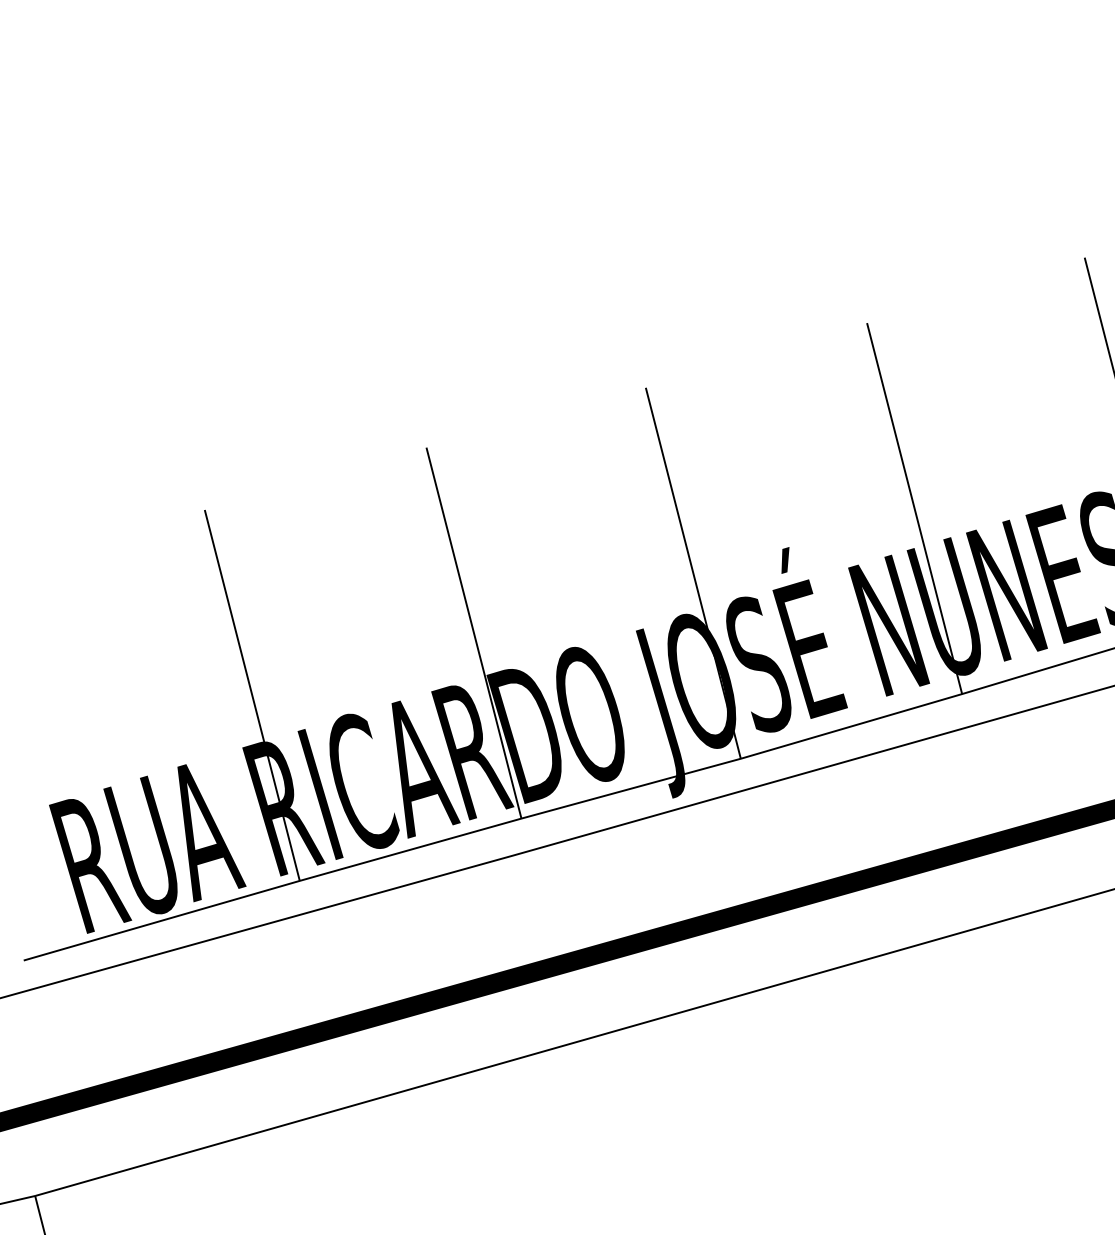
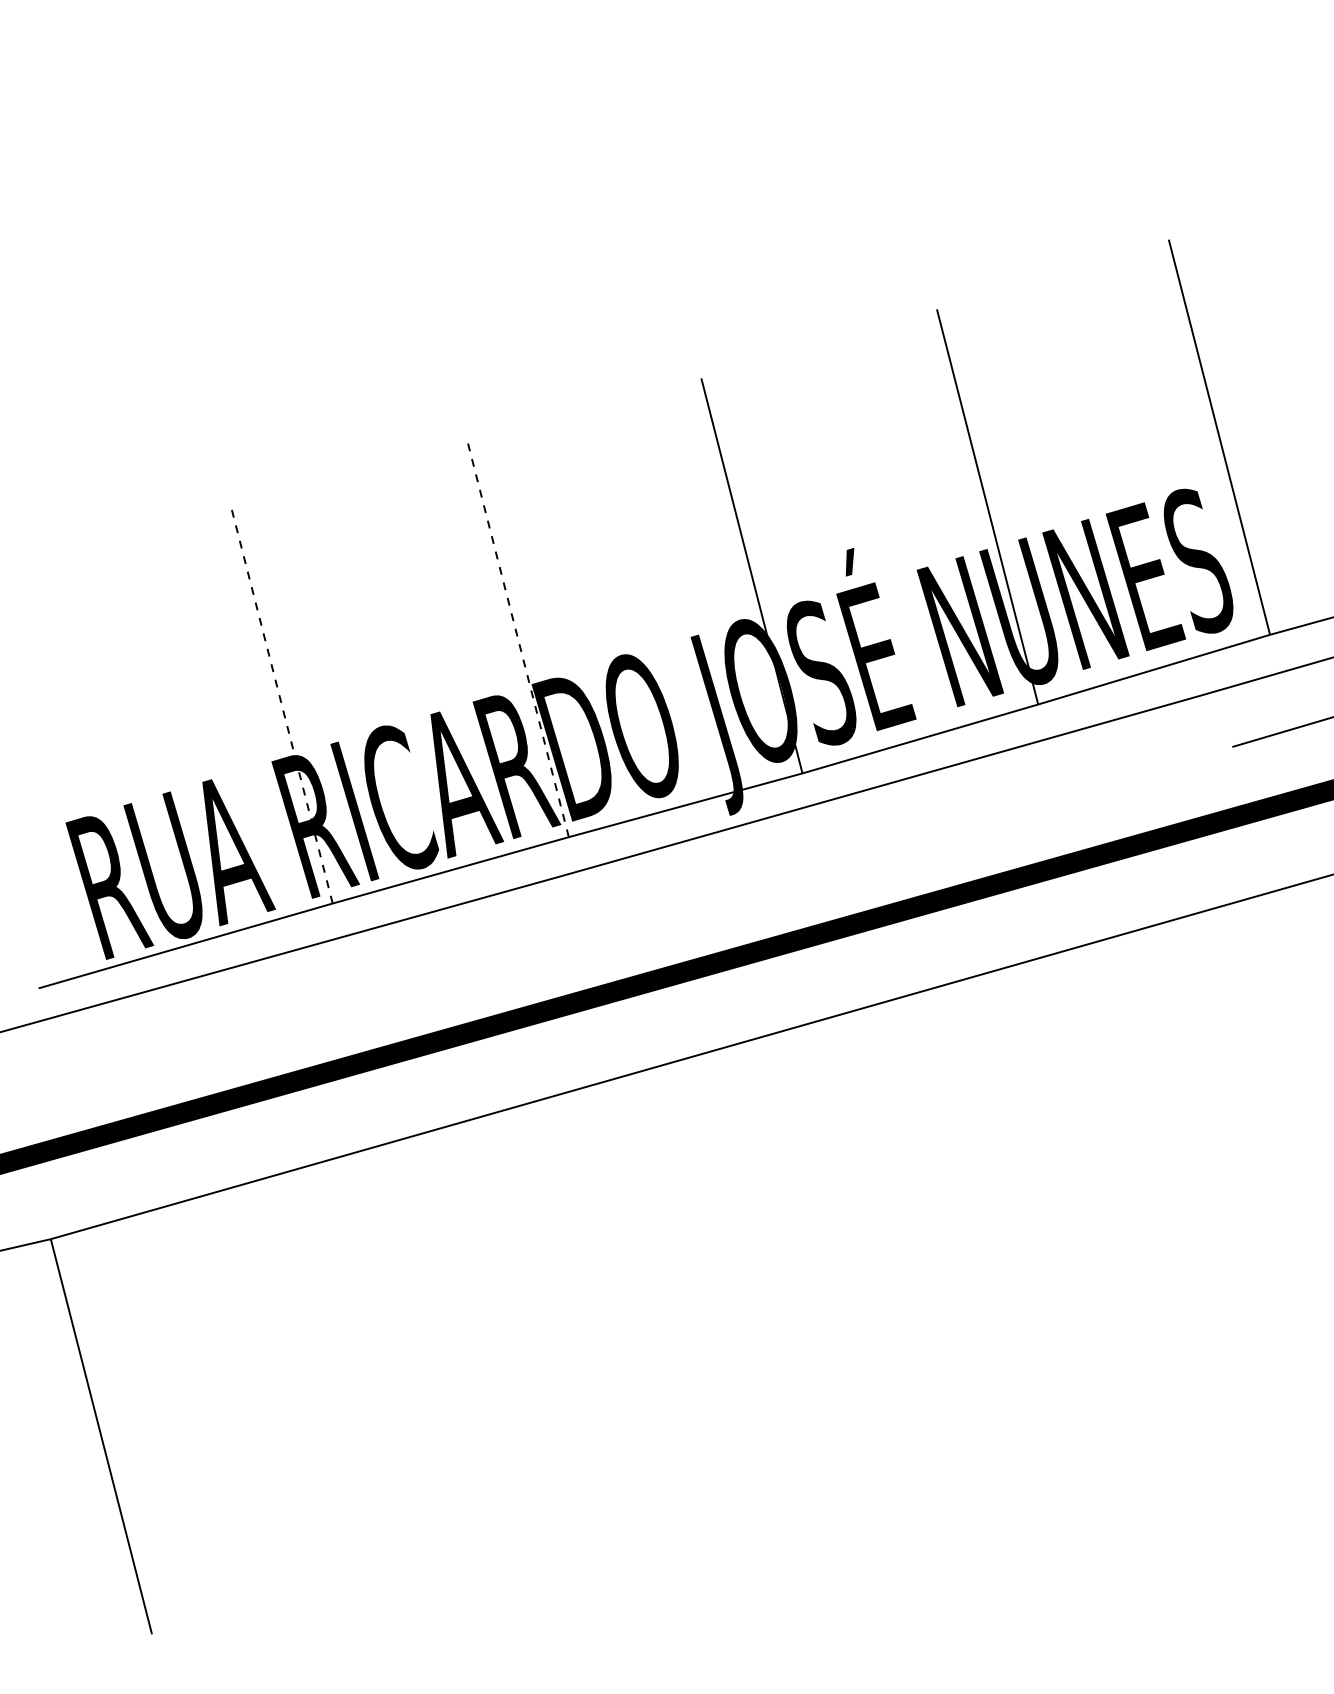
line: (474, 633) -> (518, 639), solid -> dashed
line: (252, 694) -> (282, 705), solid -> dashed

